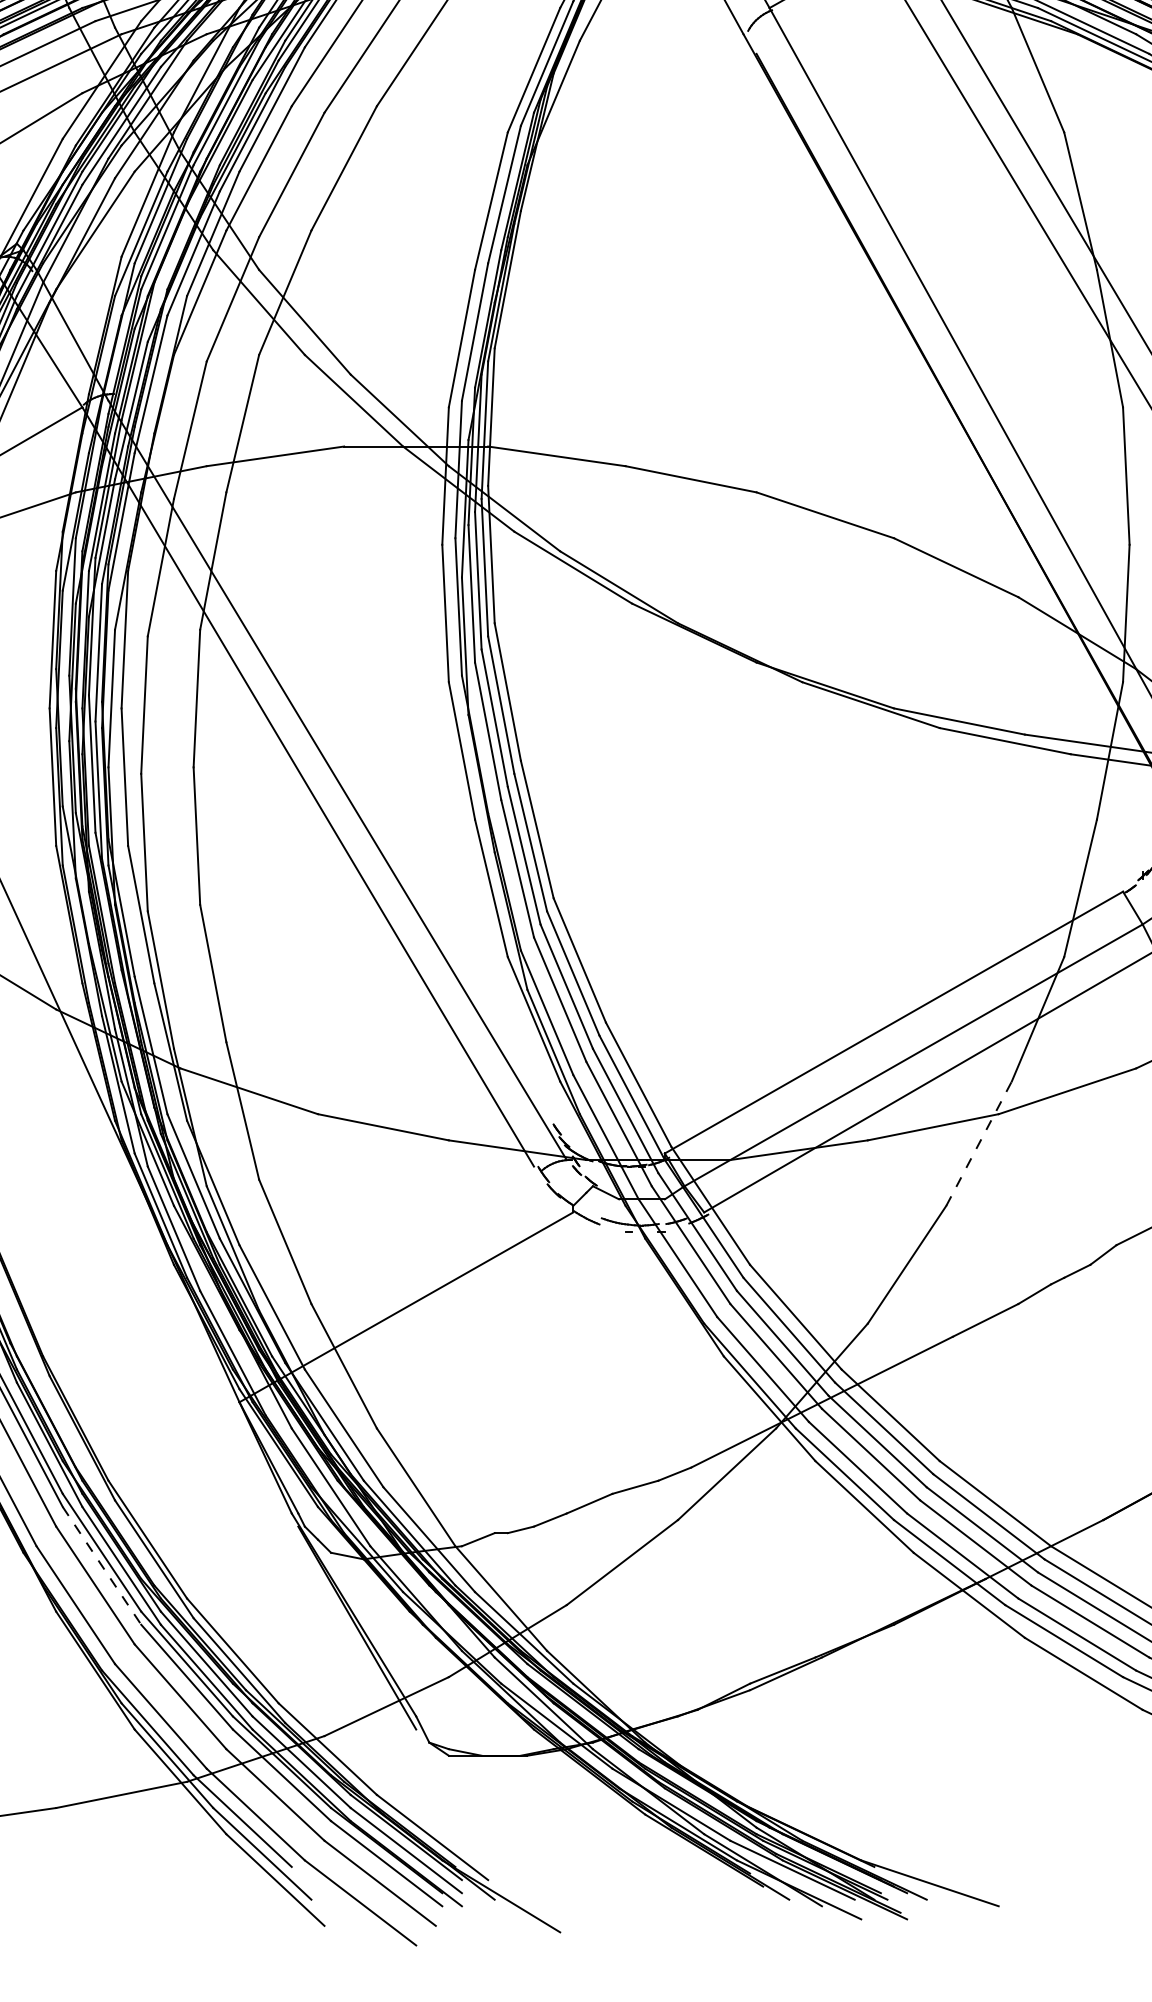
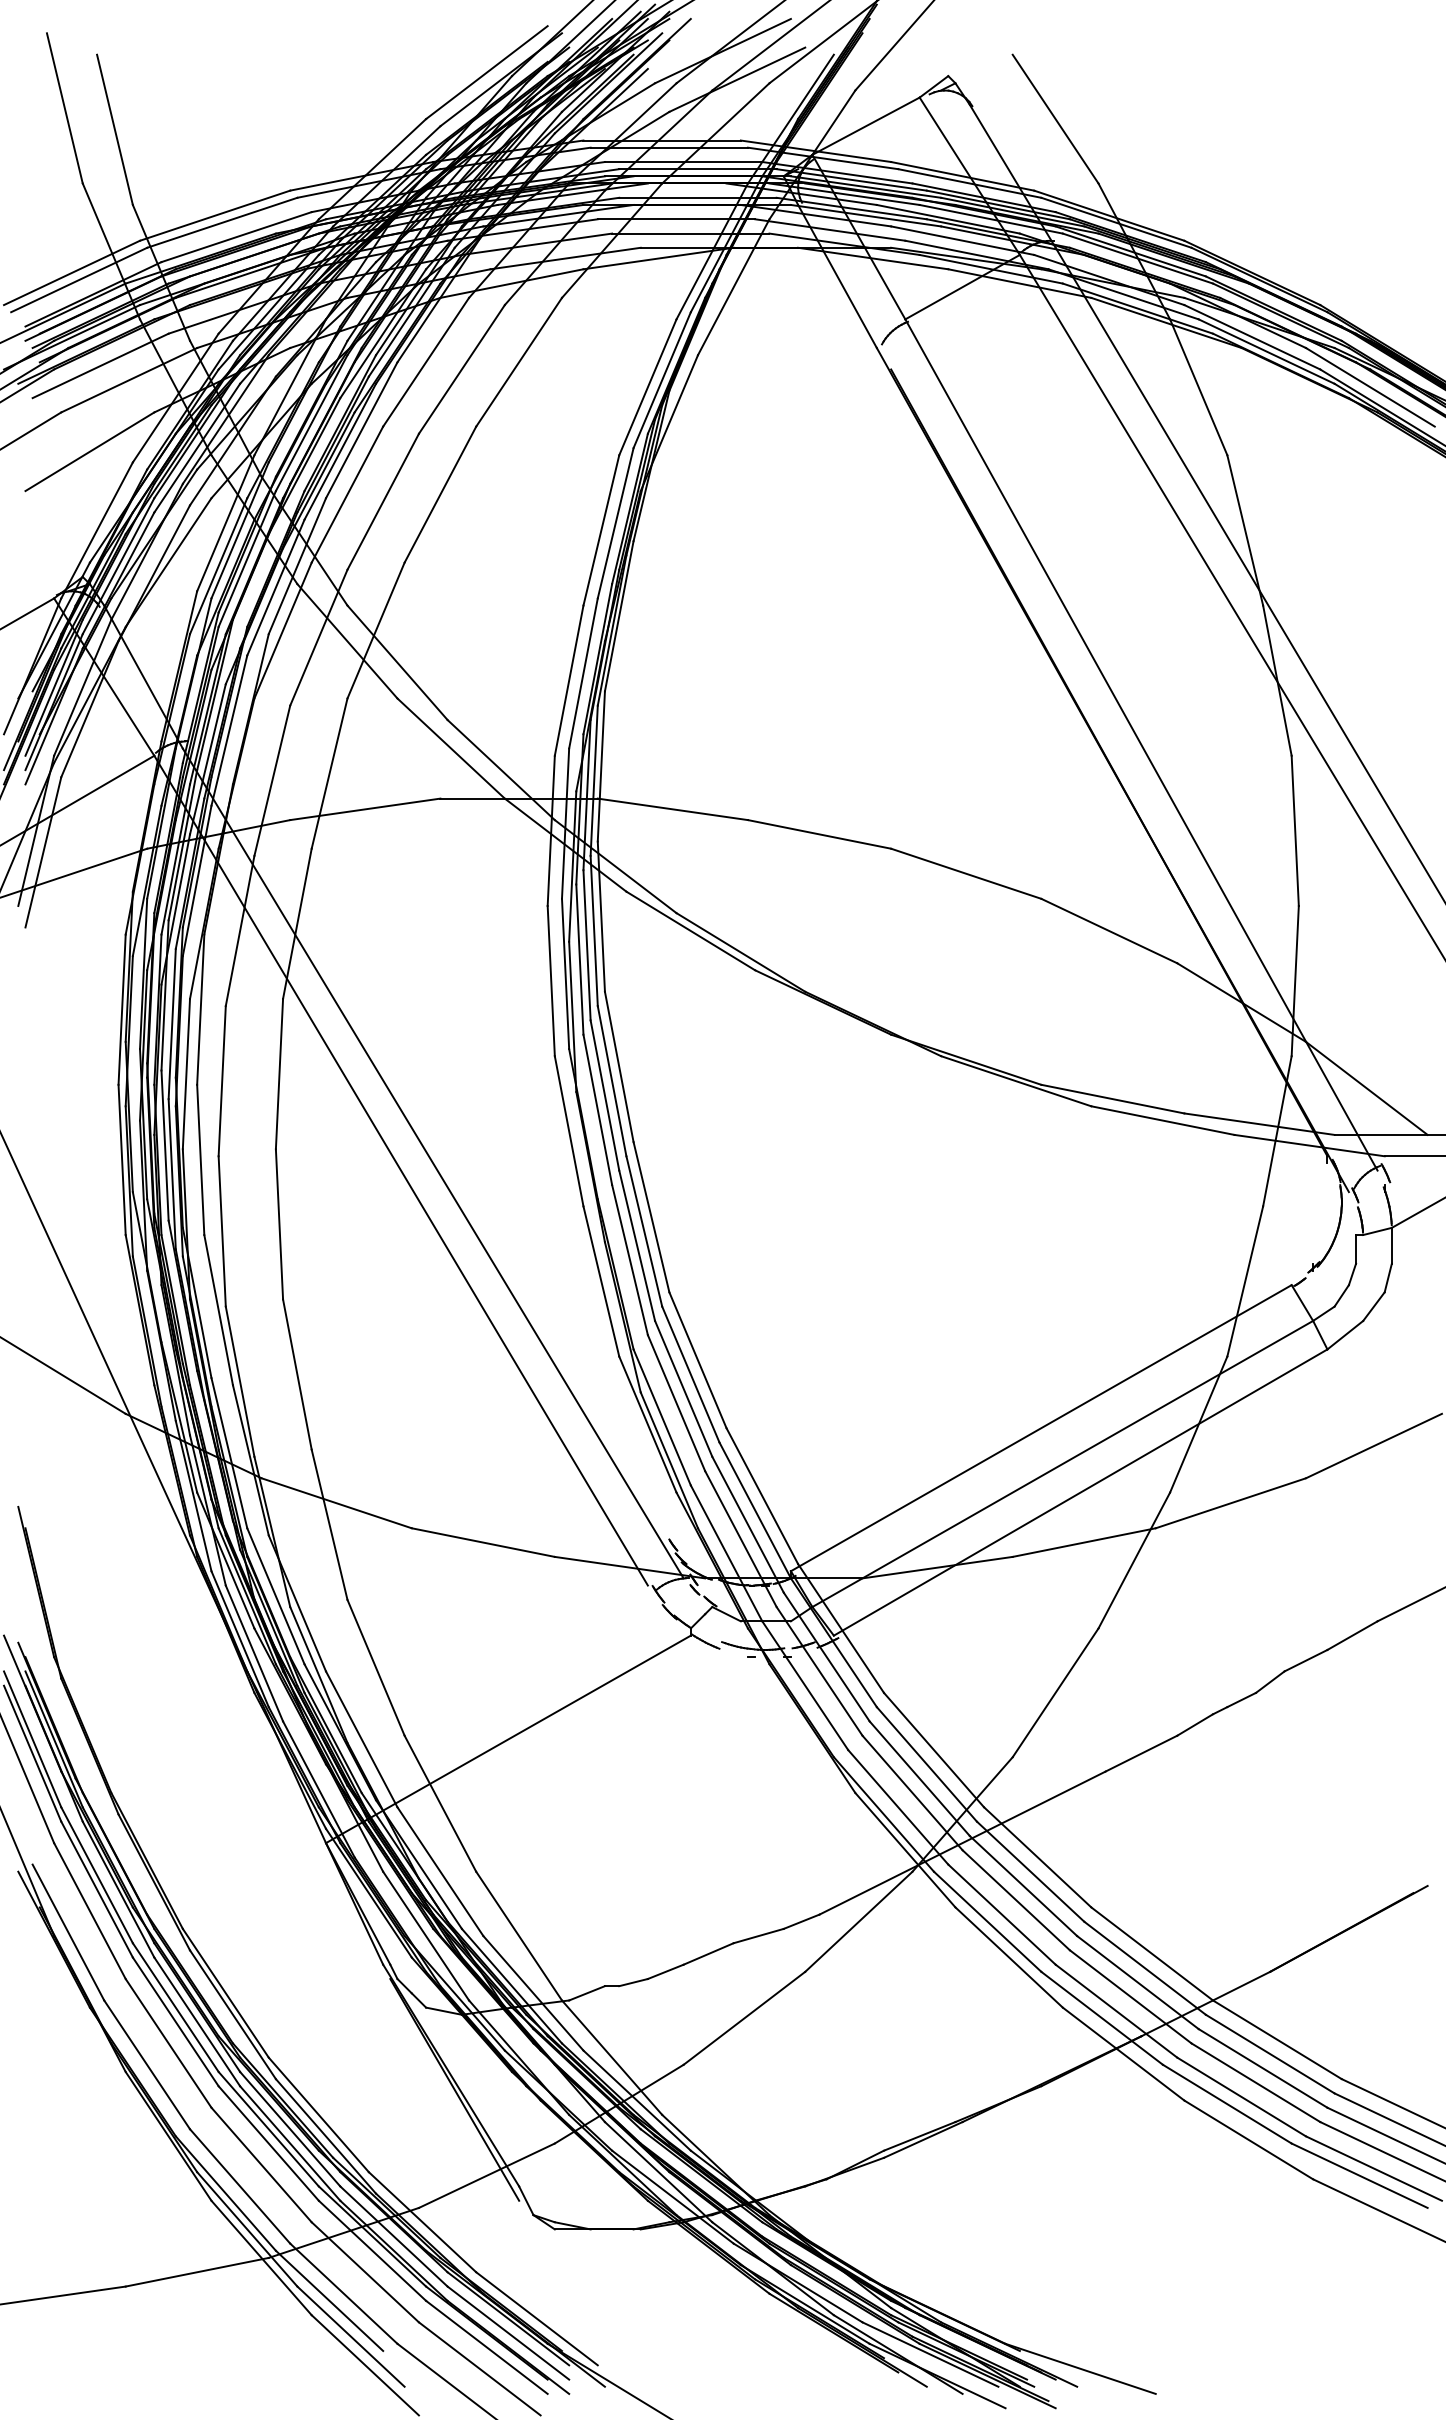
line: (979, 1143) -> (1134, 1560), dashed -> solid
line: (102, 1566) -> (176, 2022), dashed -> solid

